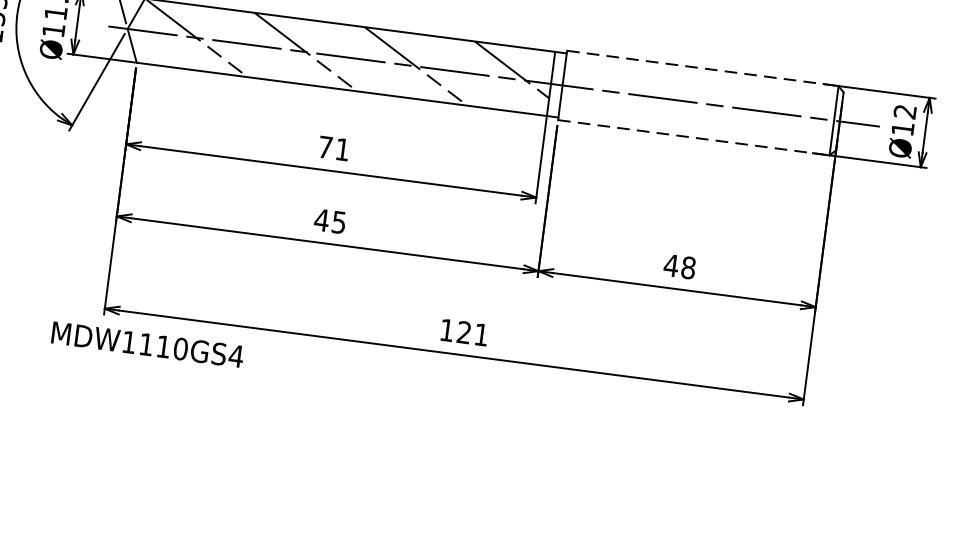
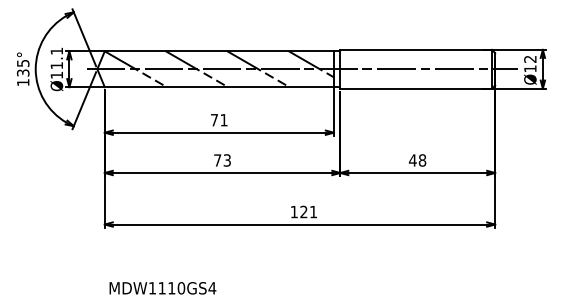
line: (703, 67) -> (416, 49), dashed -> solid
line: (694, 137) -> (416, 88), dashed -> solid
text: (328, 221) -> (221, 160), 45 -> 73
text: (146, 345) -> (162, 288), moved

